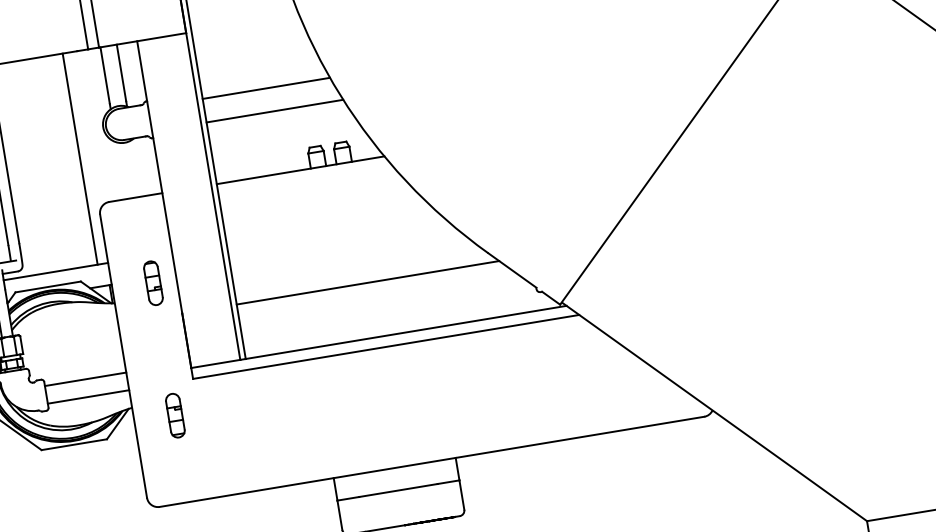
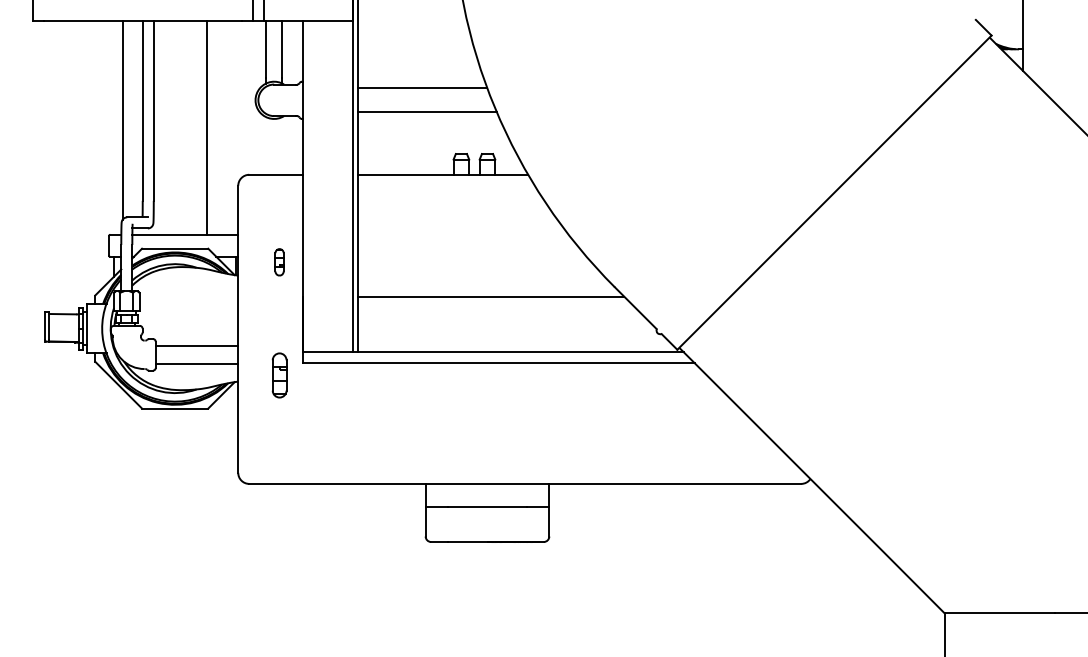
line: (80, 158) -> (206, 127), moved
part: (153, 283) -> (279, 262), size x0.6
part: (175, 415) -> (279, 375), moved

